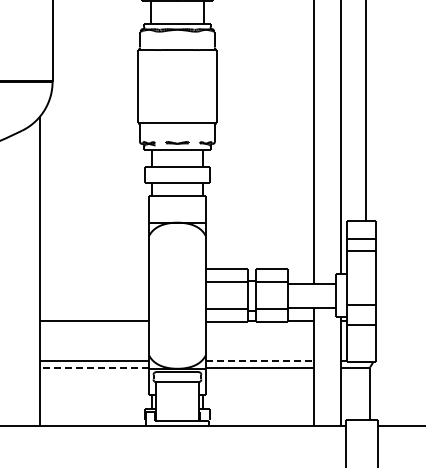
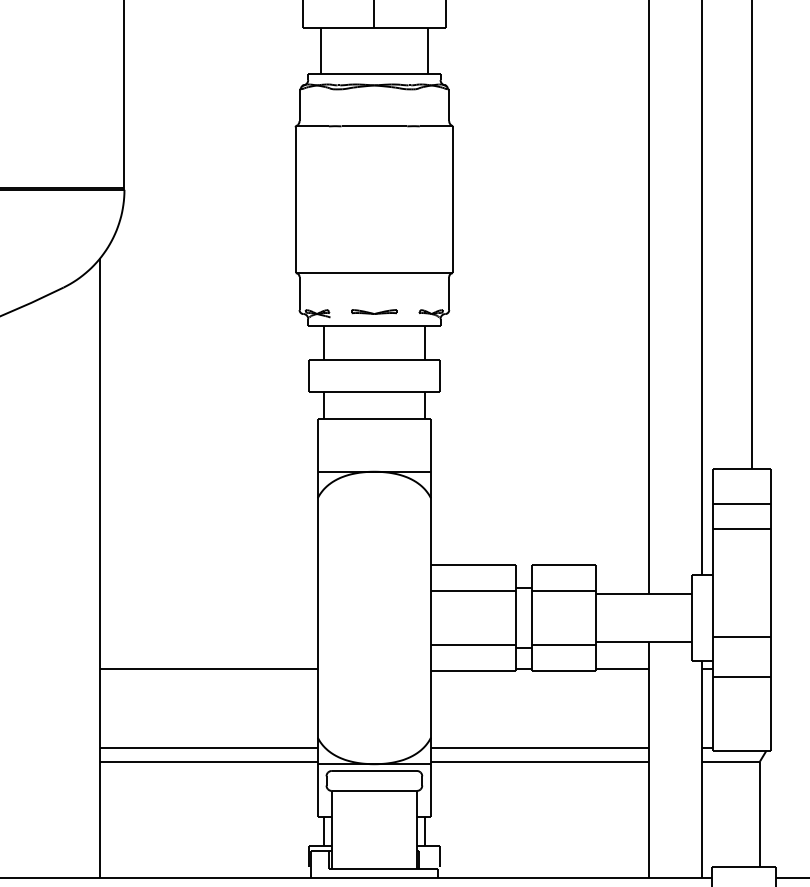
line: (260, 360) -> (540, 747), dashed -> solid
line: (94, 367) -> (208, 761), dashed -> solid

